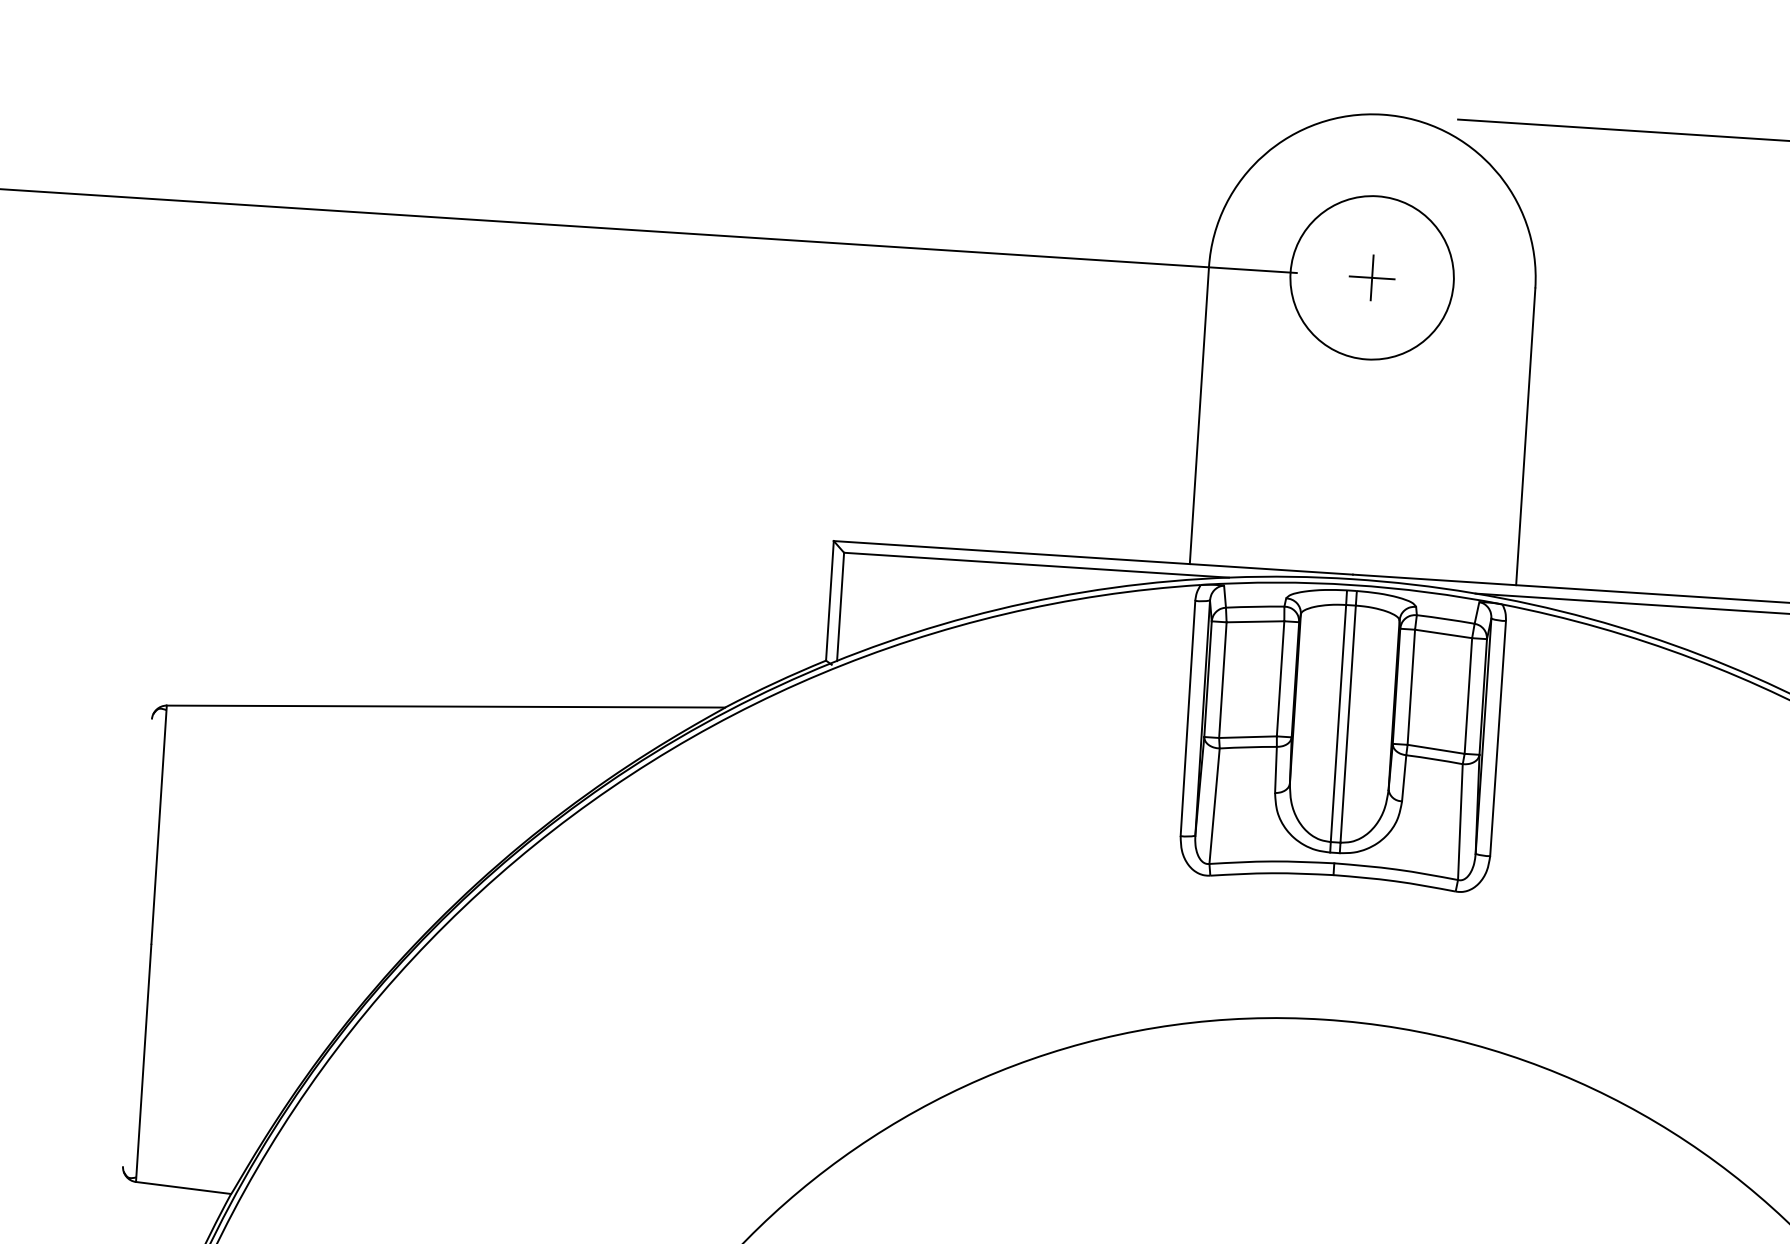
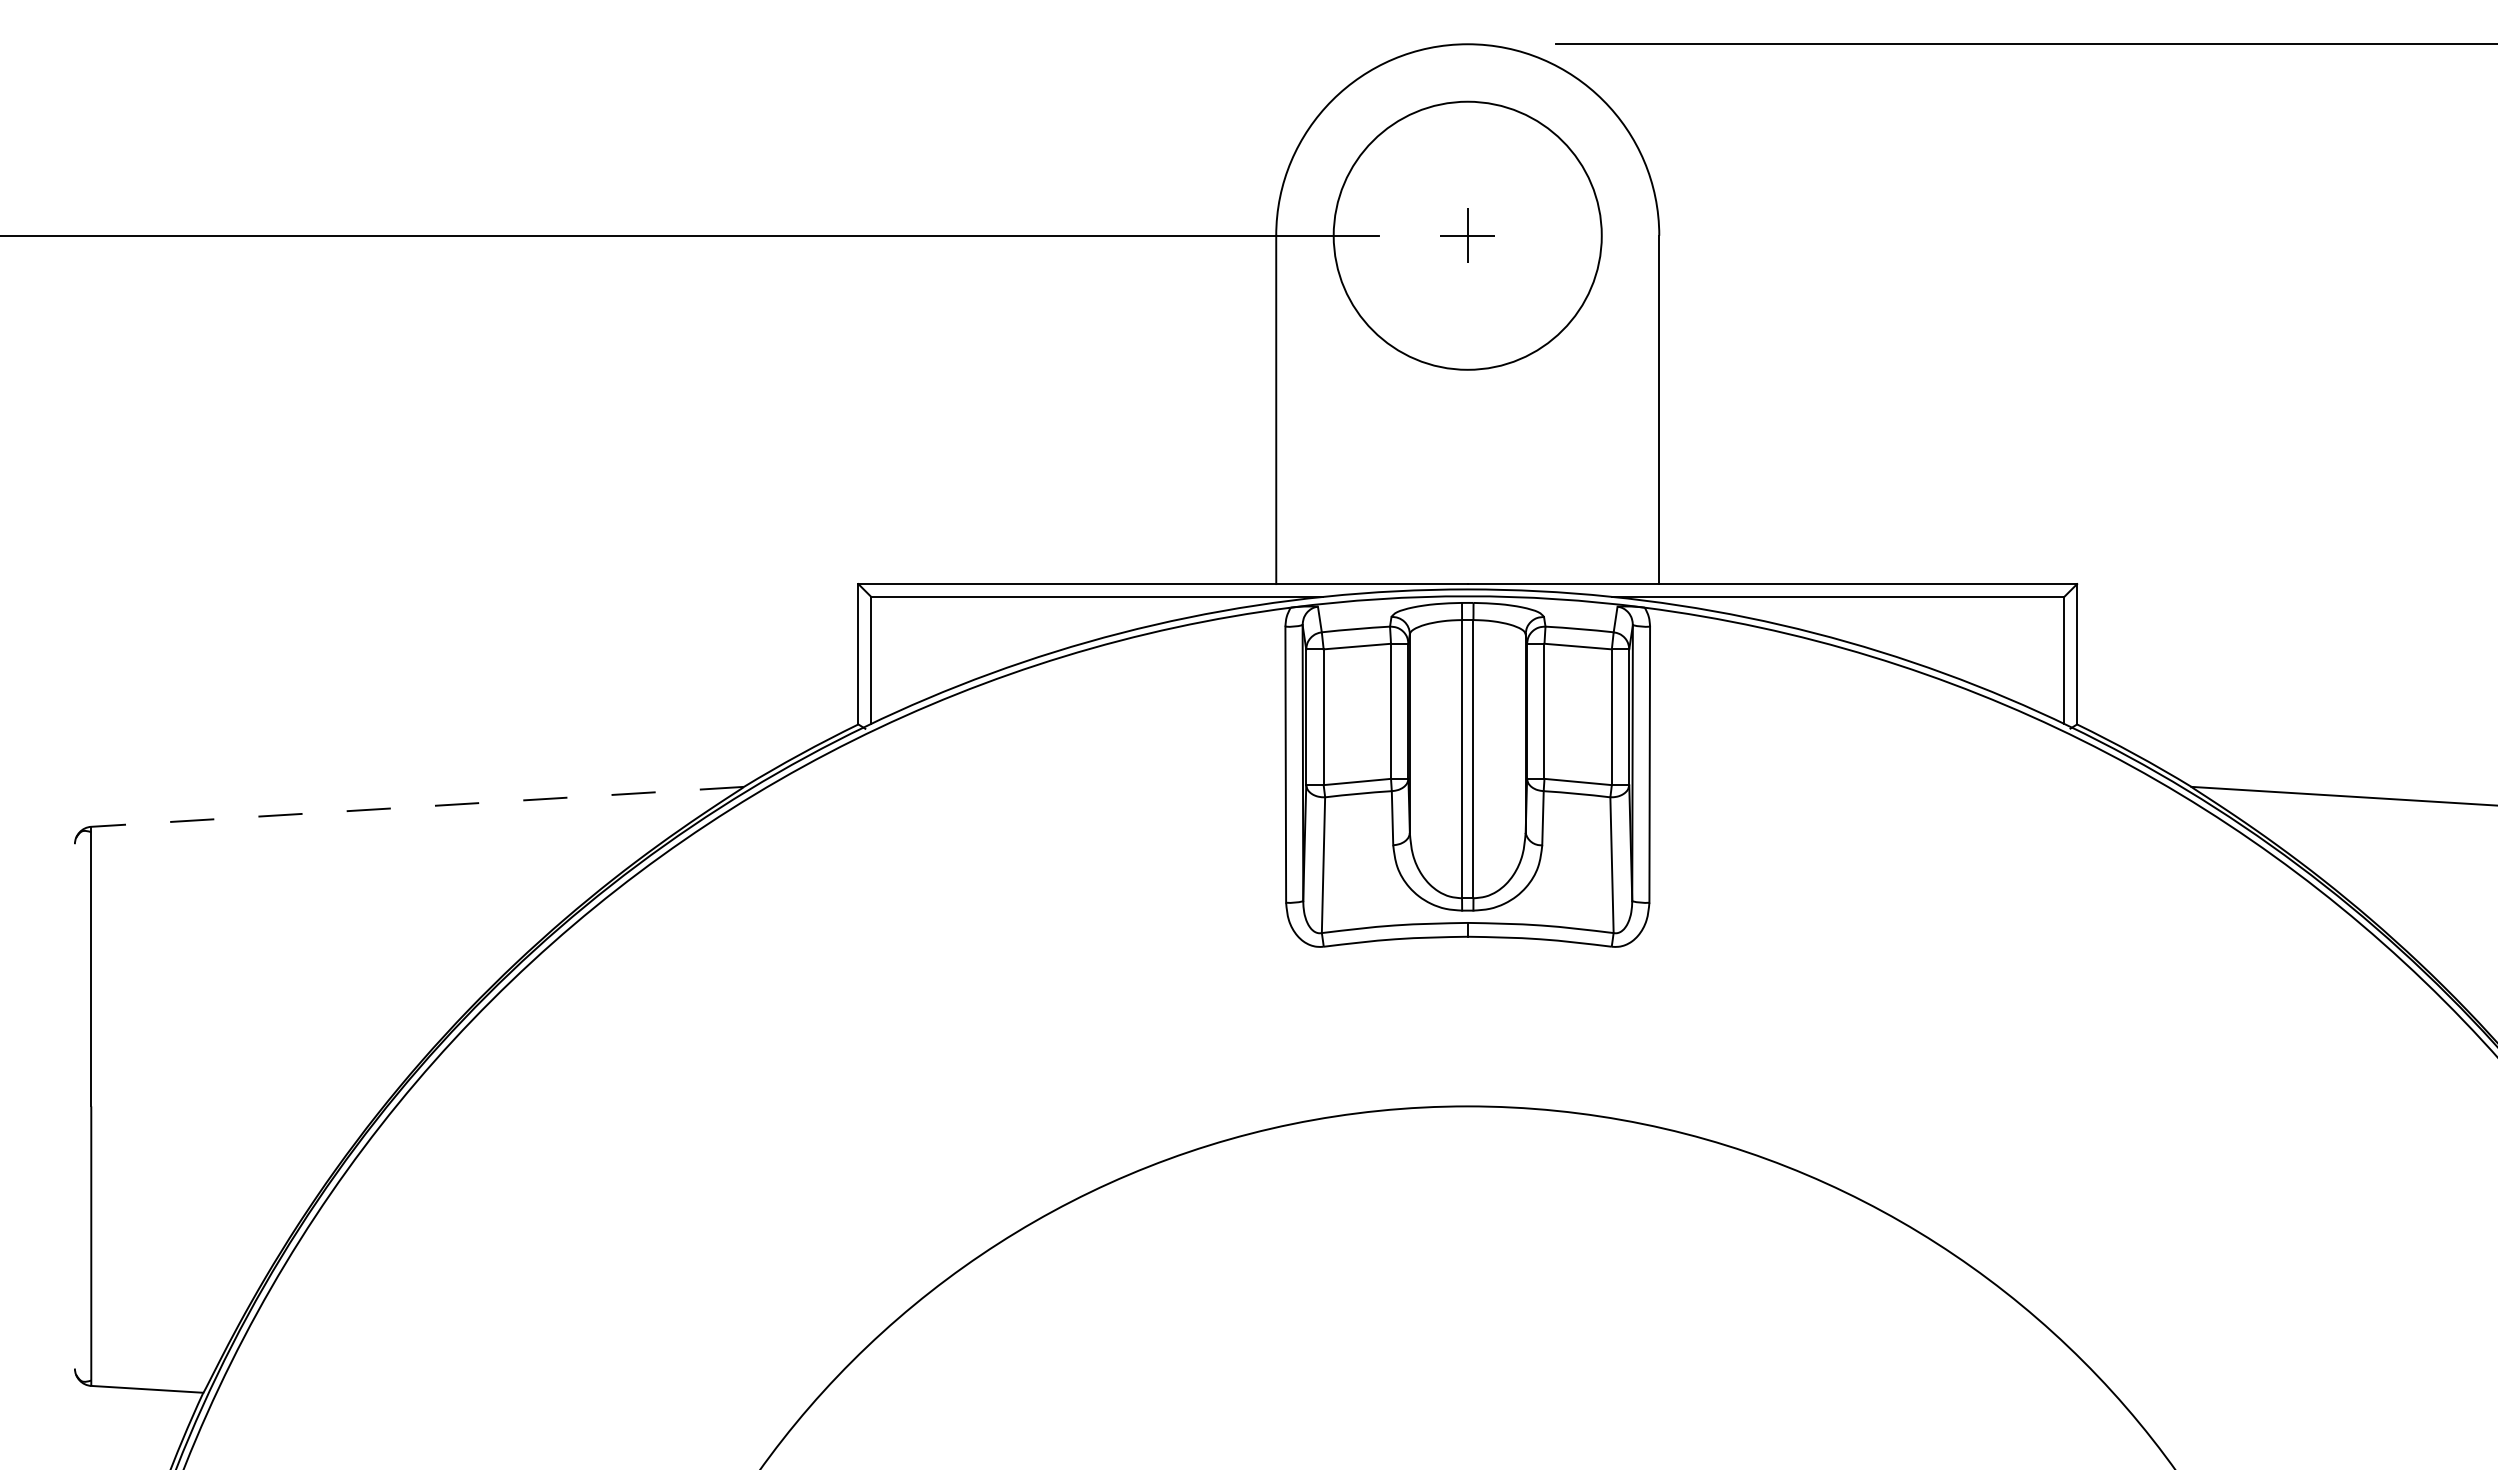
circle: (1371, 277) -> (1467, 235), size x1.4
line: (445, 706) -> (417, 806), solid -> dashed

